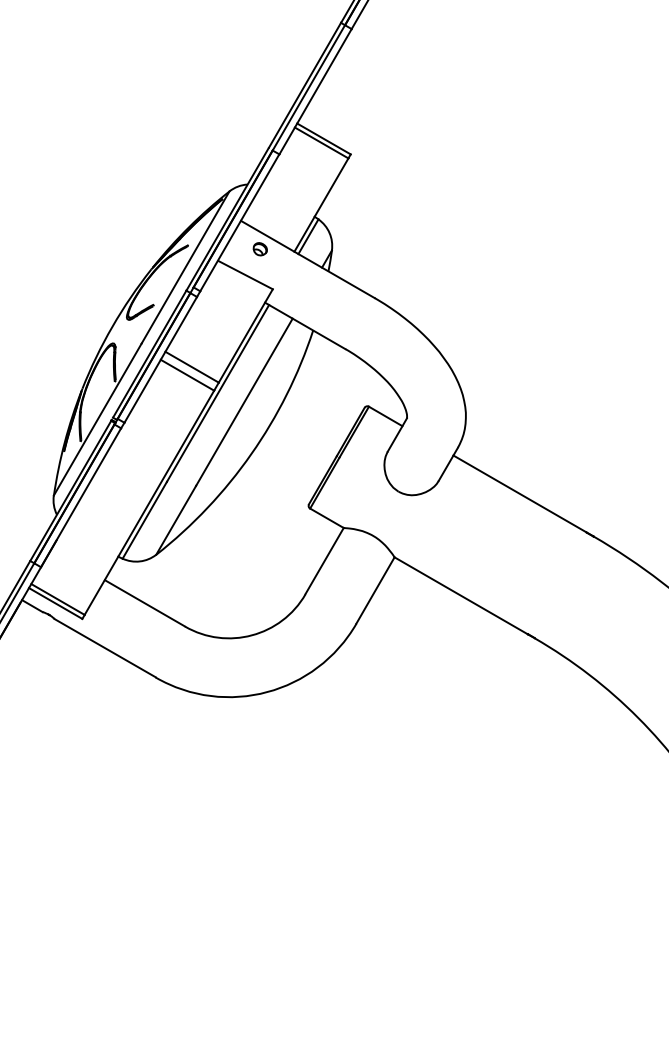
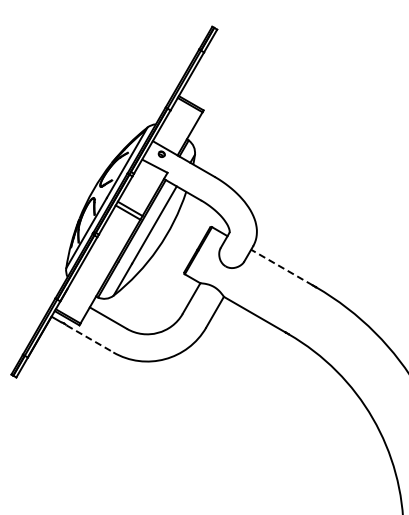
line: (519, 493) -> (281, 267), solid -> dashed
line: (104, 647) -> (89, 338), solid -> dashed

